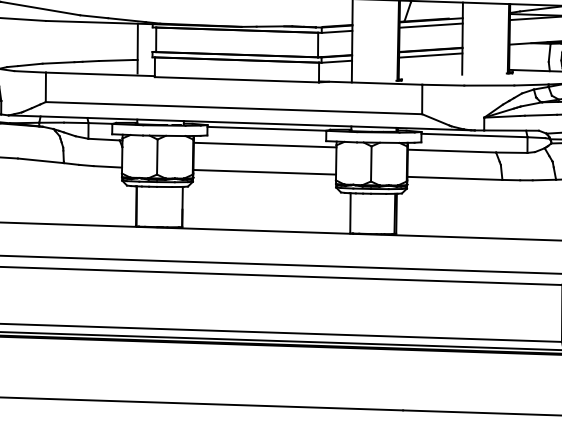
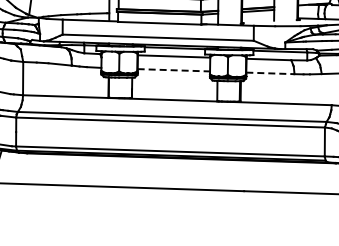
line: (266, 172) -> (174, 70), solid -> dashed
line: (455, 178) -> (270, 73), solid -> dashed

